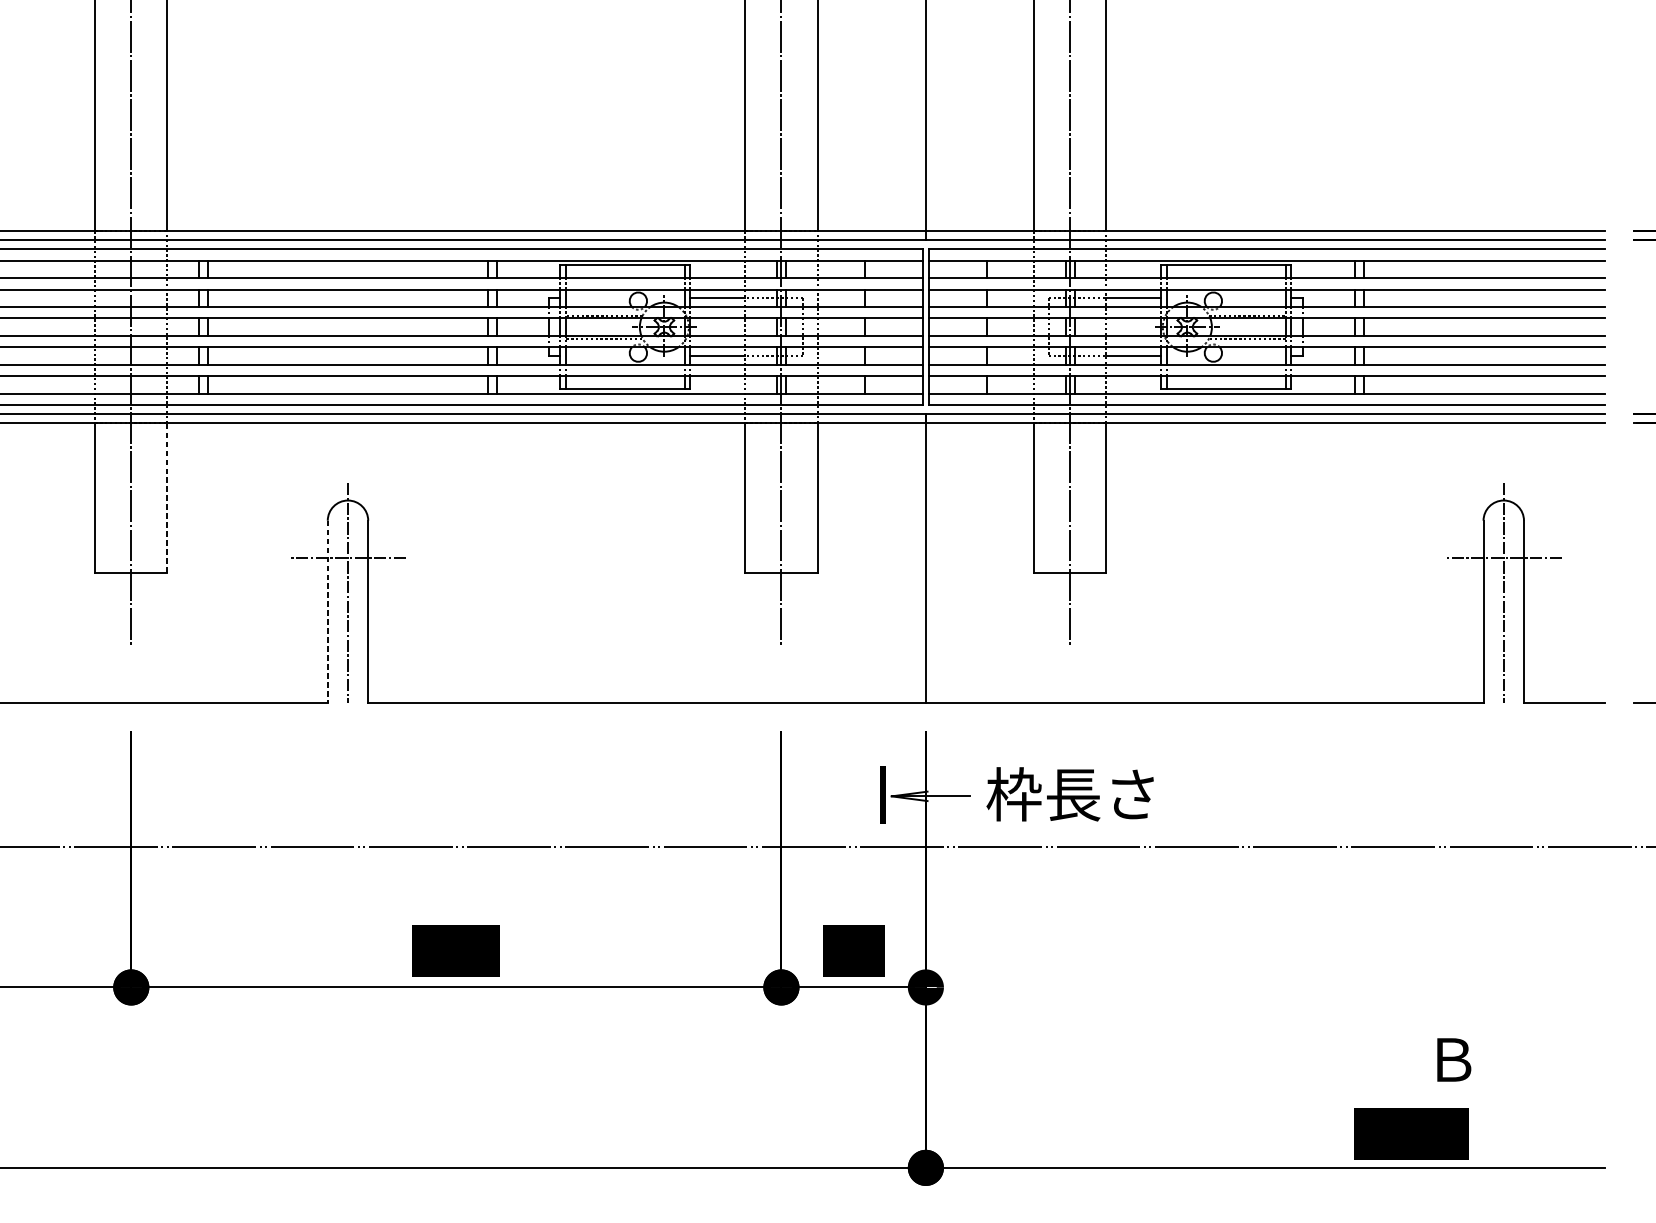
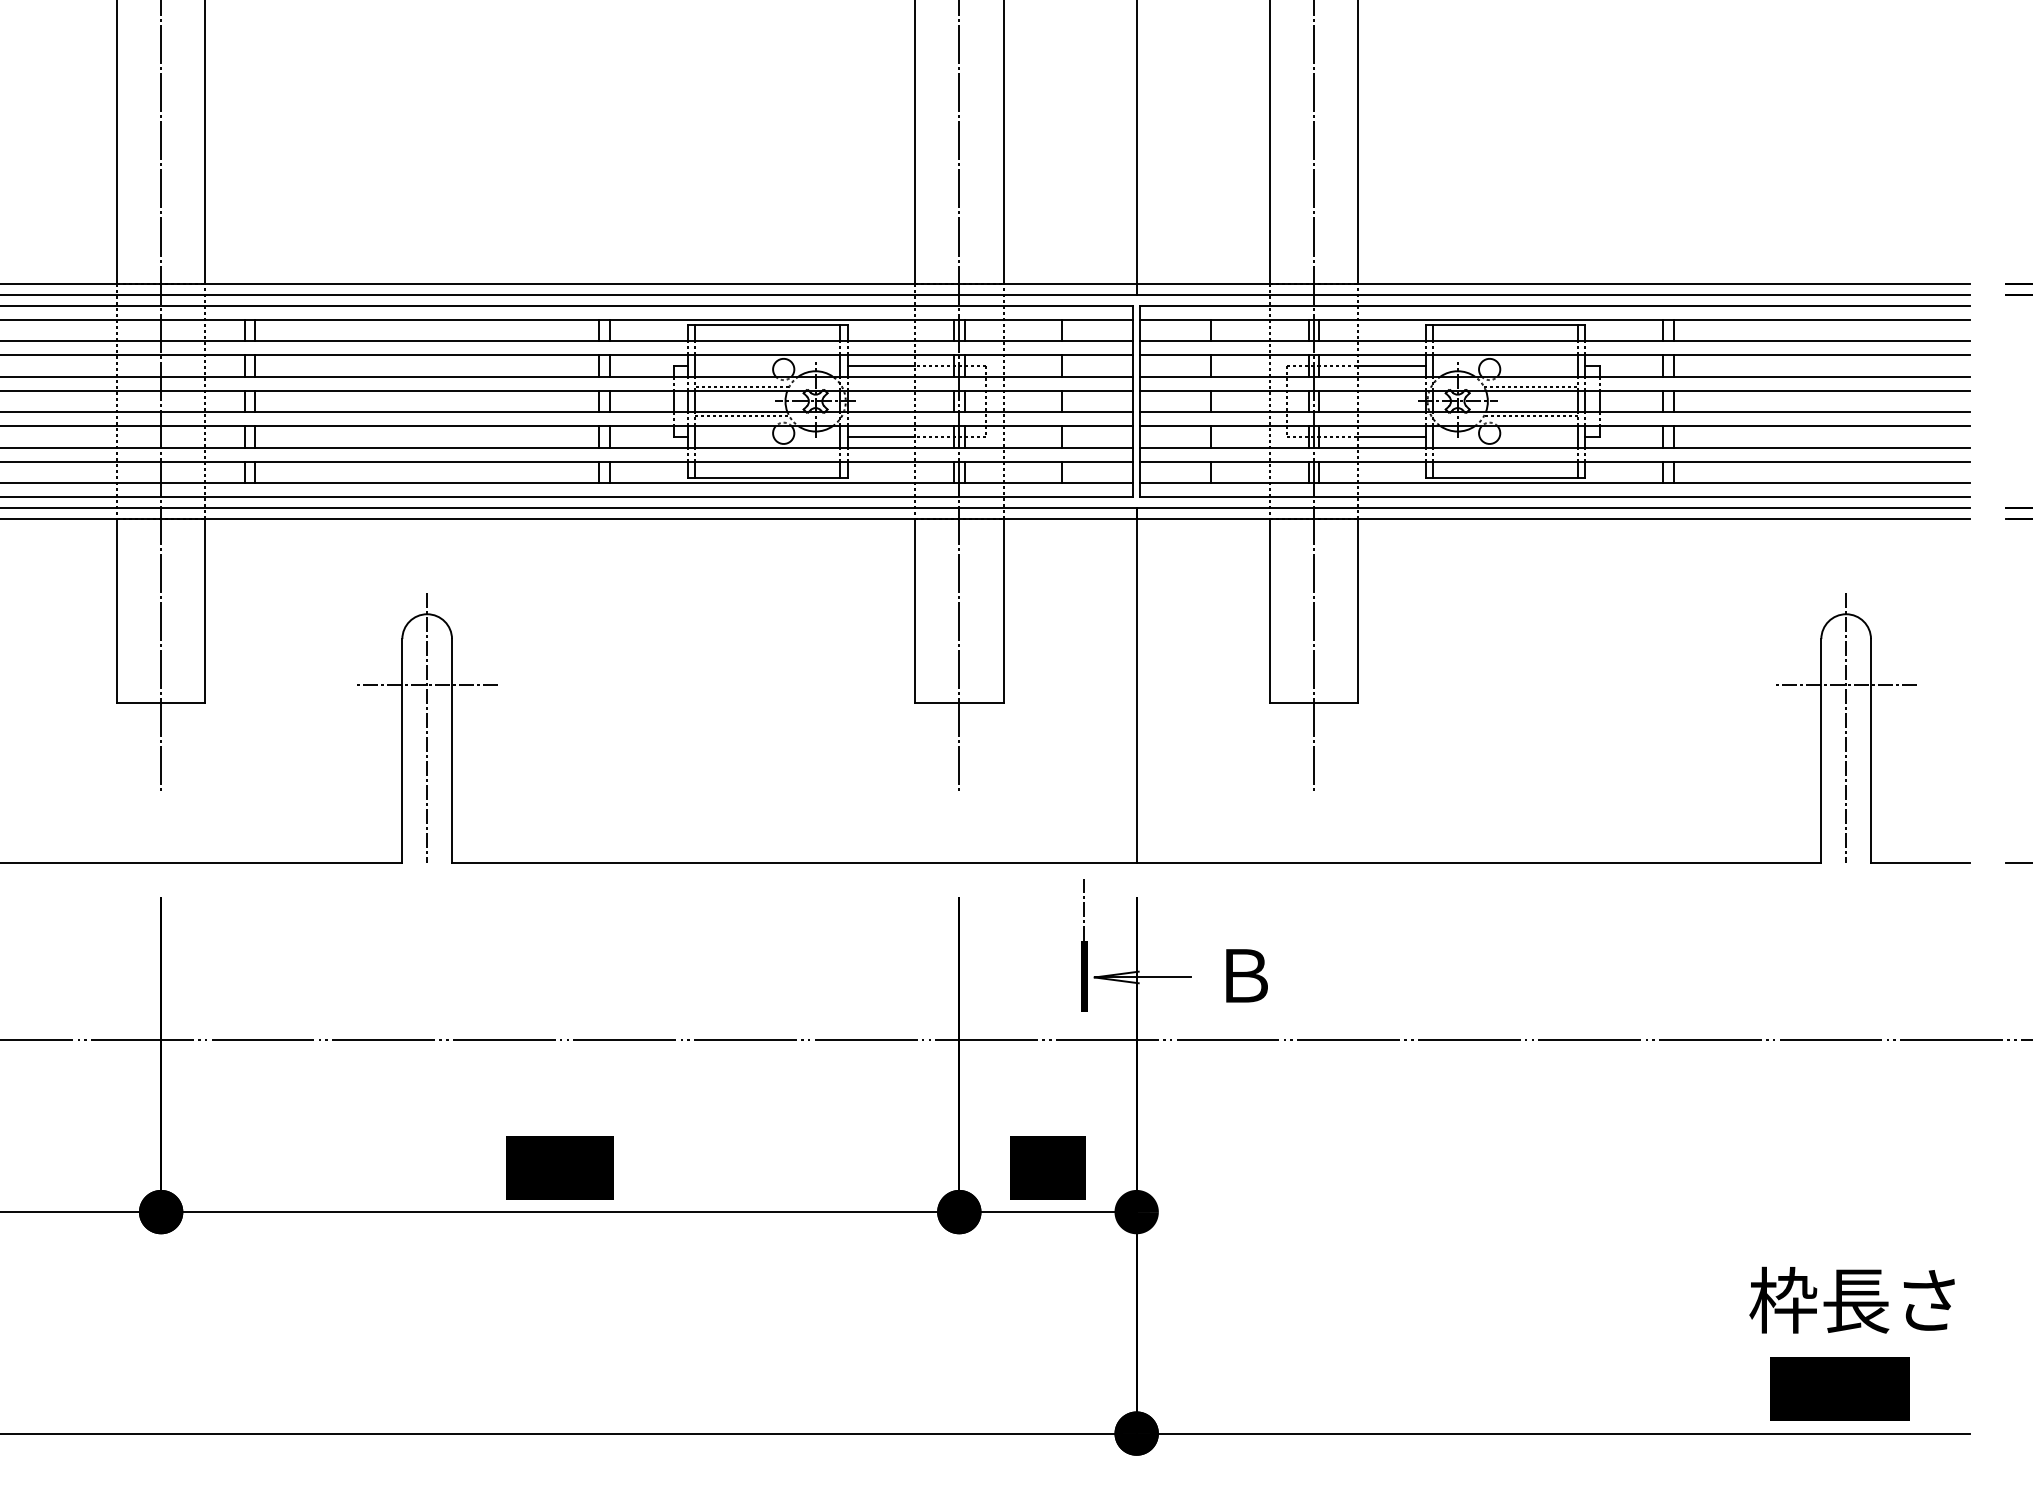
line: (167, 498) -> (205, 611), dashed -> solid
line: (327, 611) -> (402, 750), dashed -> solid
line: (883, 741) -> (1084, 909), added
text: (1069, 793) -> (1313, 974), 枠長さ -> Ｂ
text: (1508, 1058) -> (1851, 1299), Ｂ -> 枠長さ
text: (1411, 1133) -> (1839, 1388), moved

